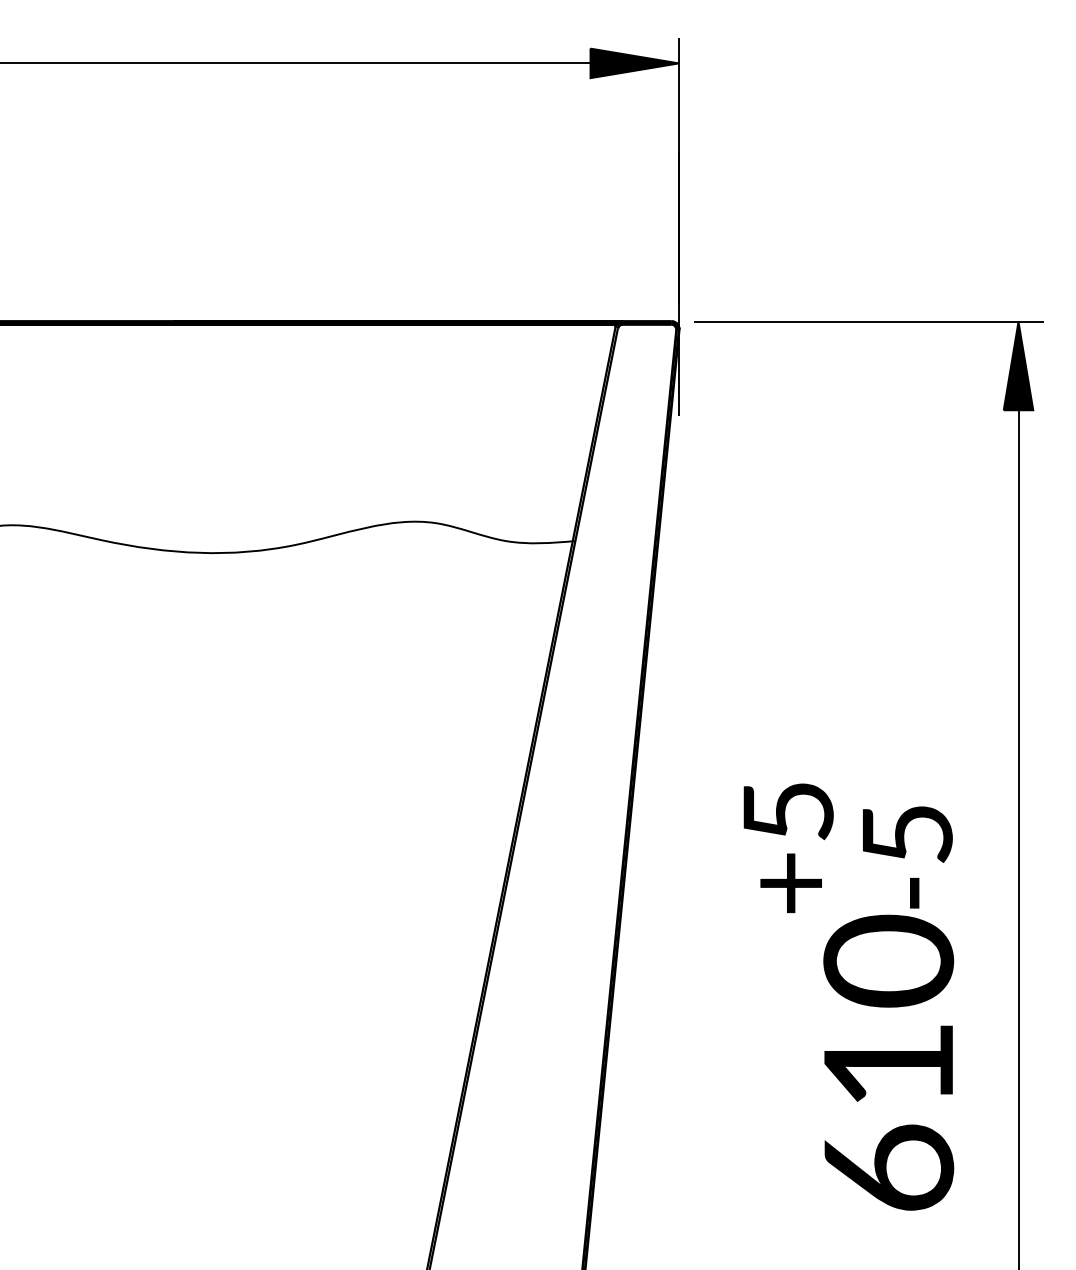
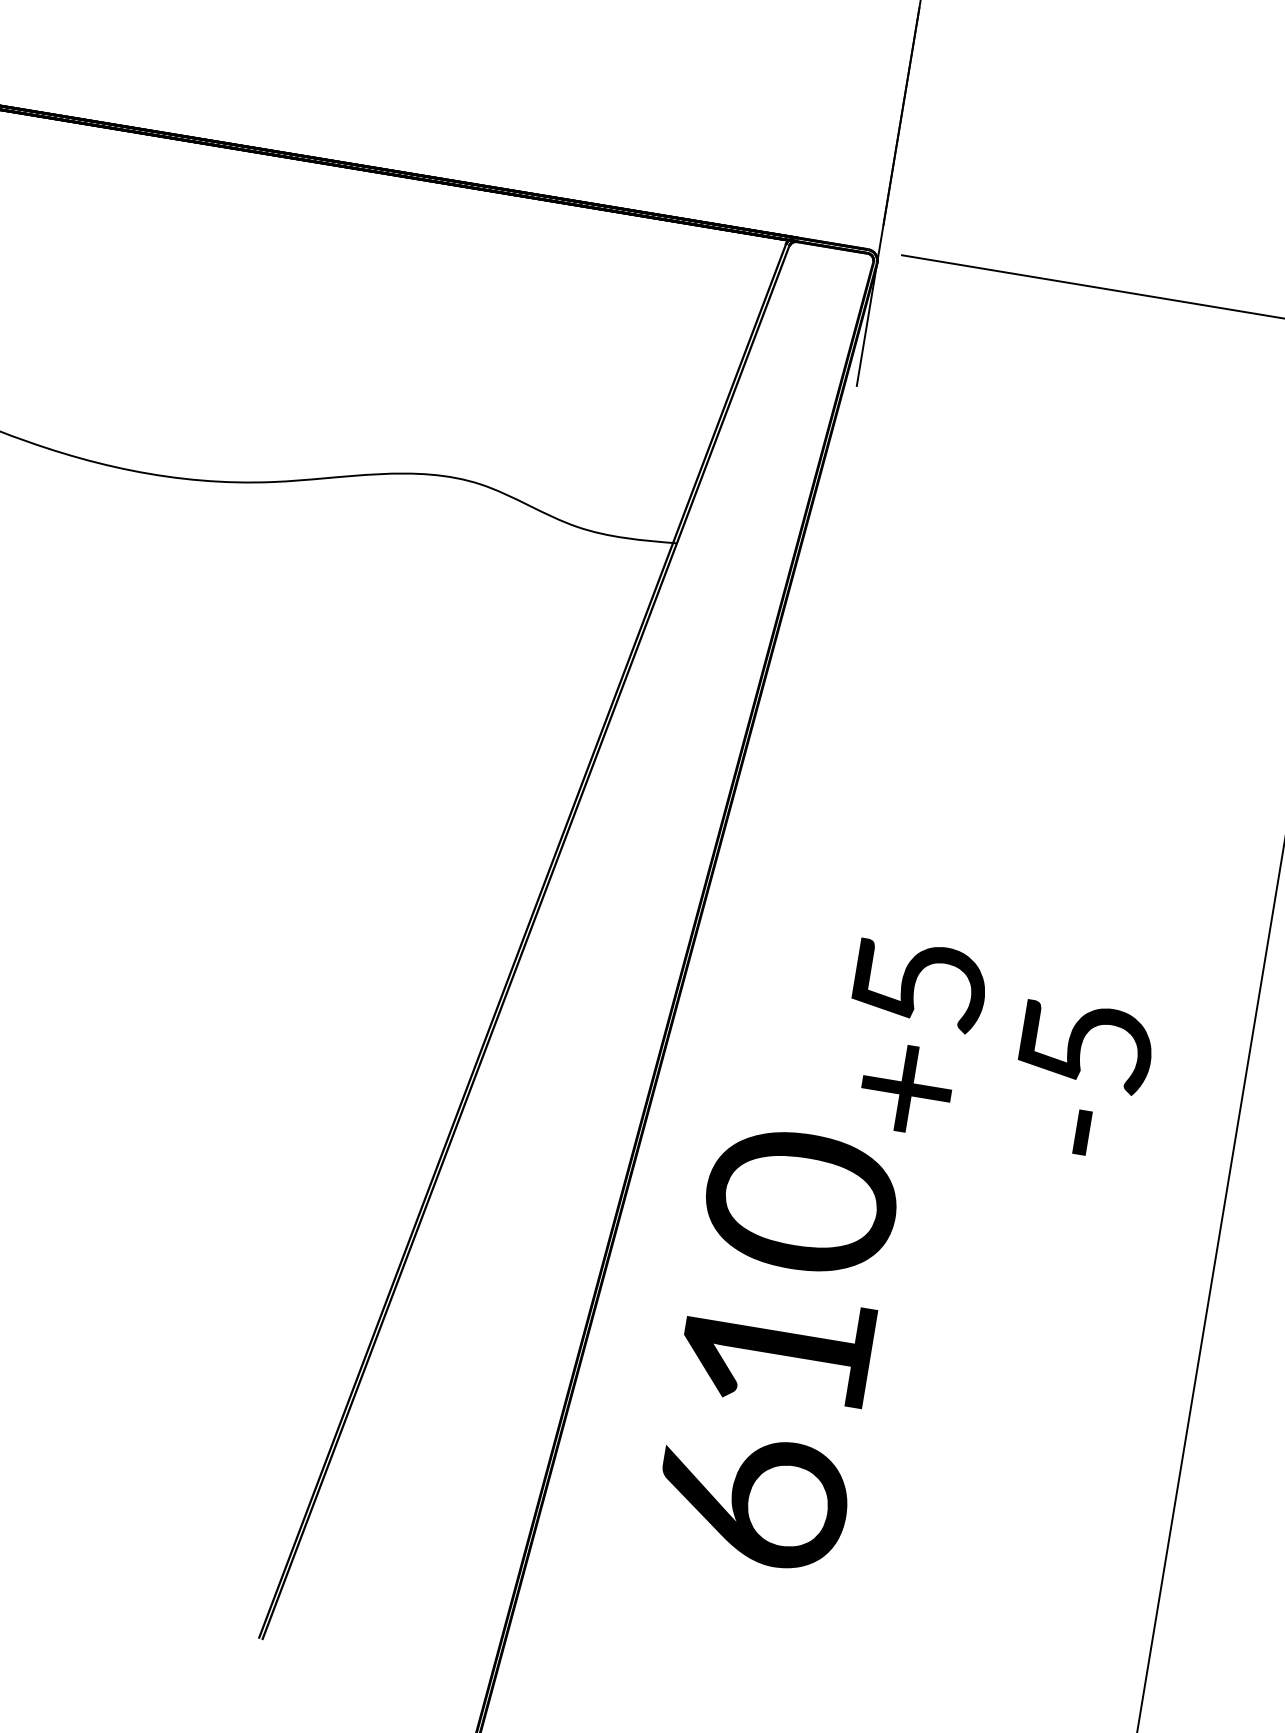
text: (888, 1062) -> (776, 1347), moved

